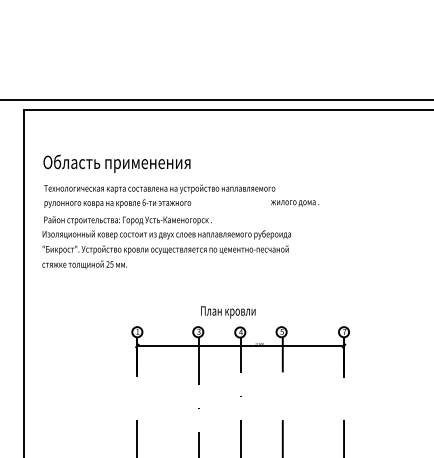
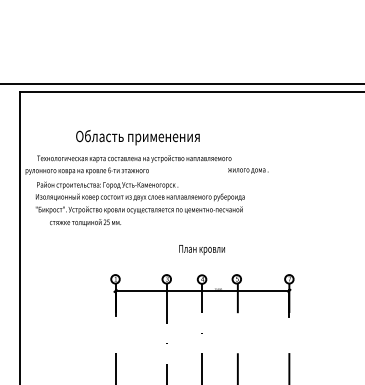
text: (116, 163) -> (137, 137), moved
text: (117, 203) -> (87, 171), moved
text: (84, 264) -> (85, 222), moved
text: (228, 312) -> (202, 250), moved

